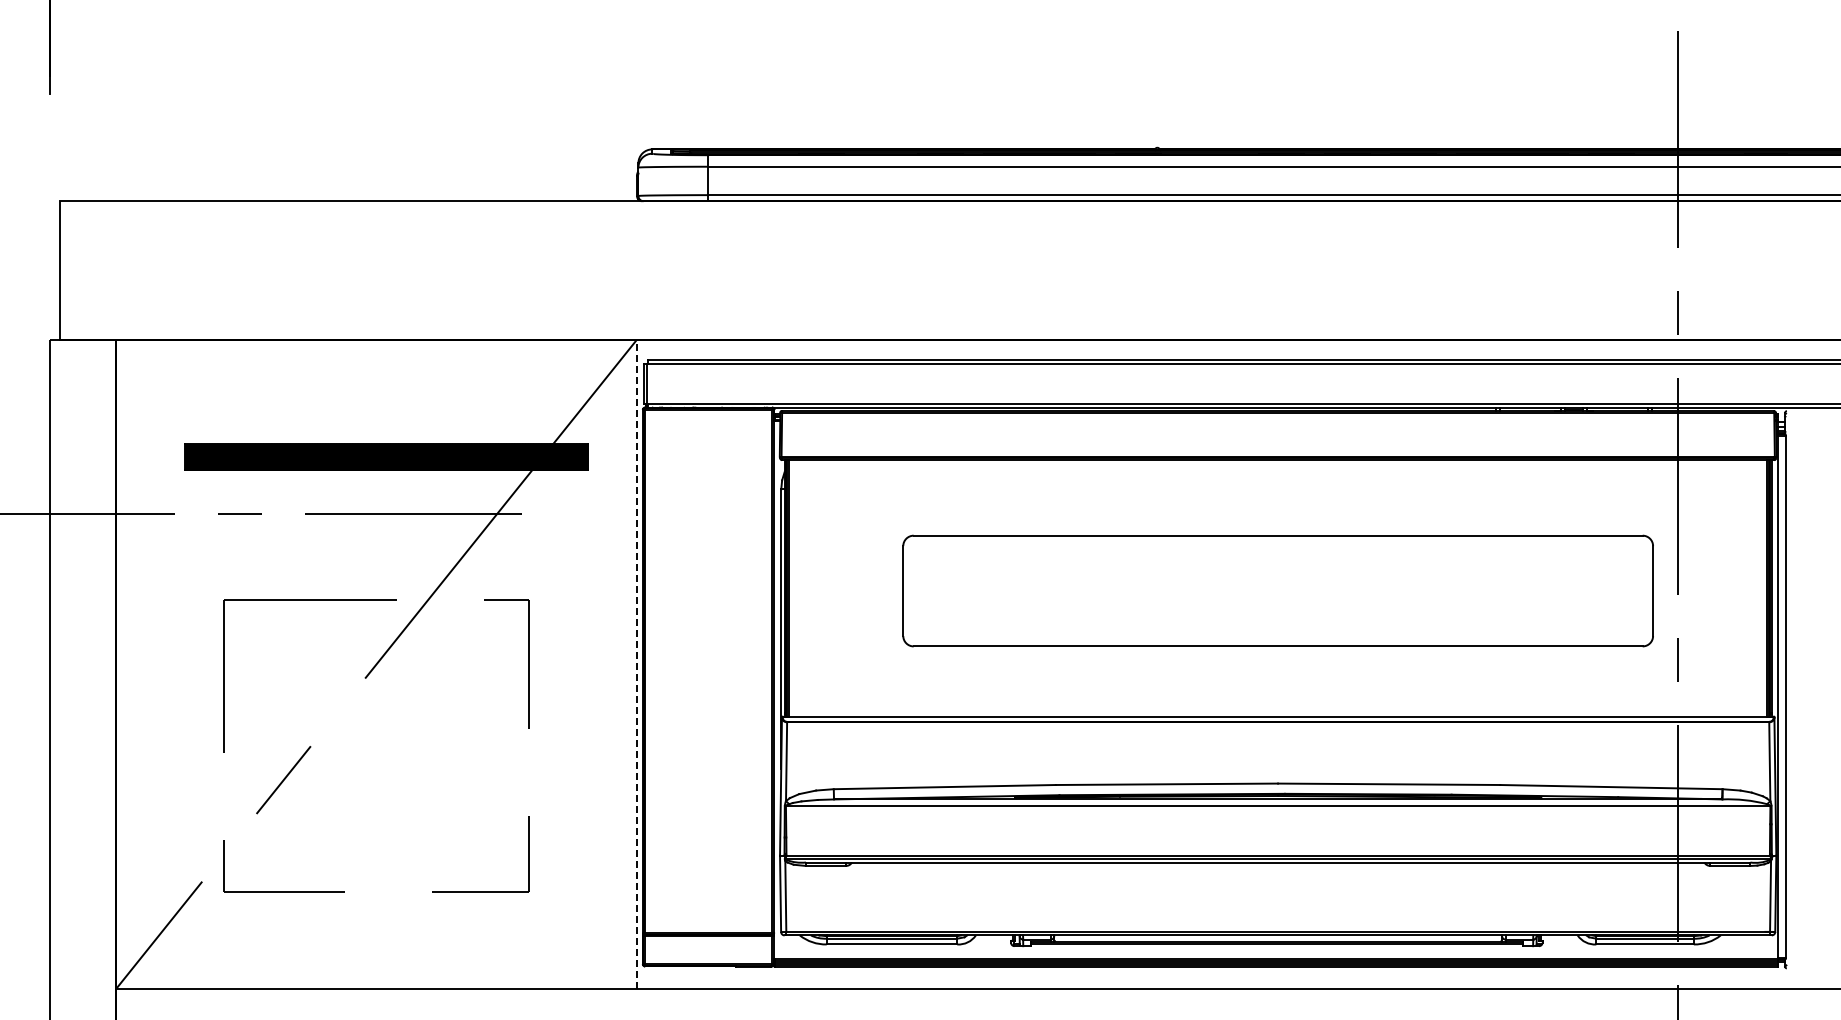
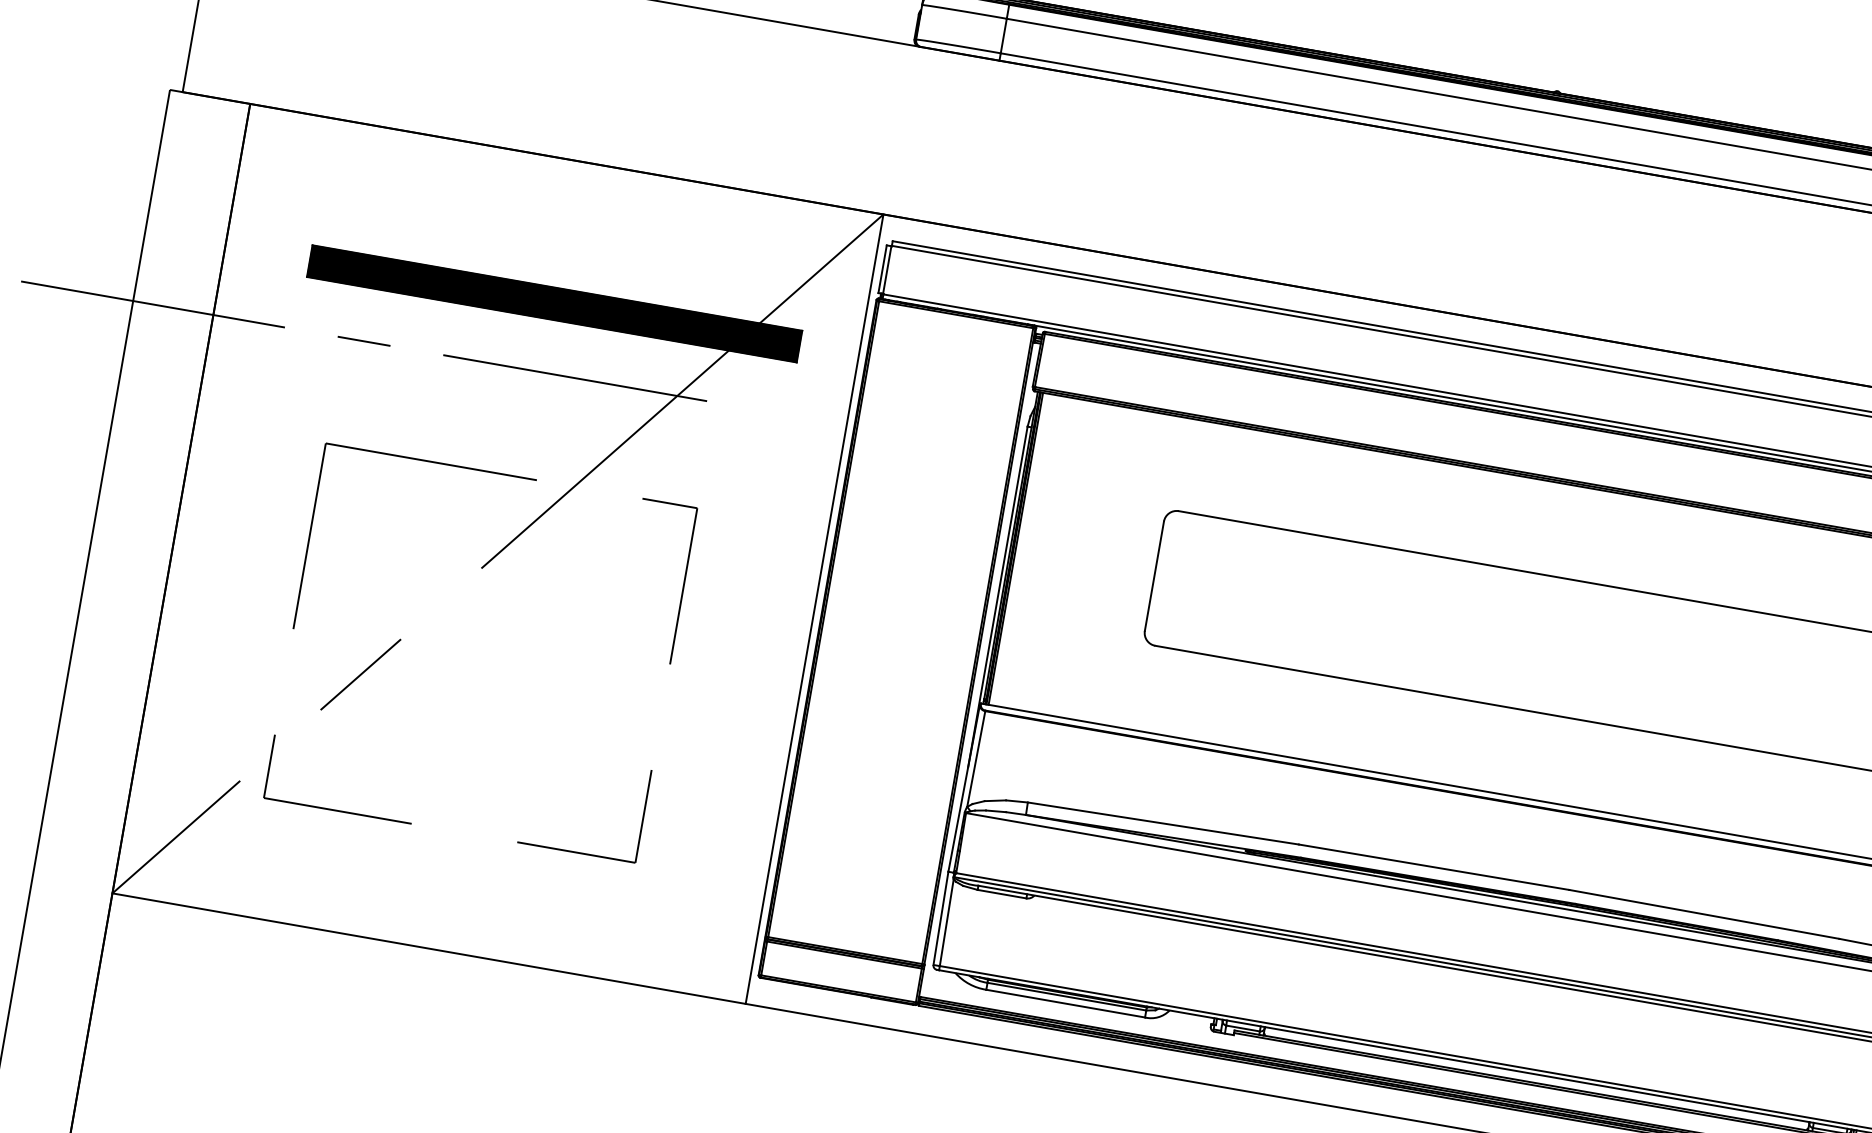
line: (636, 664) -> (814, 608), dashed -> solid

